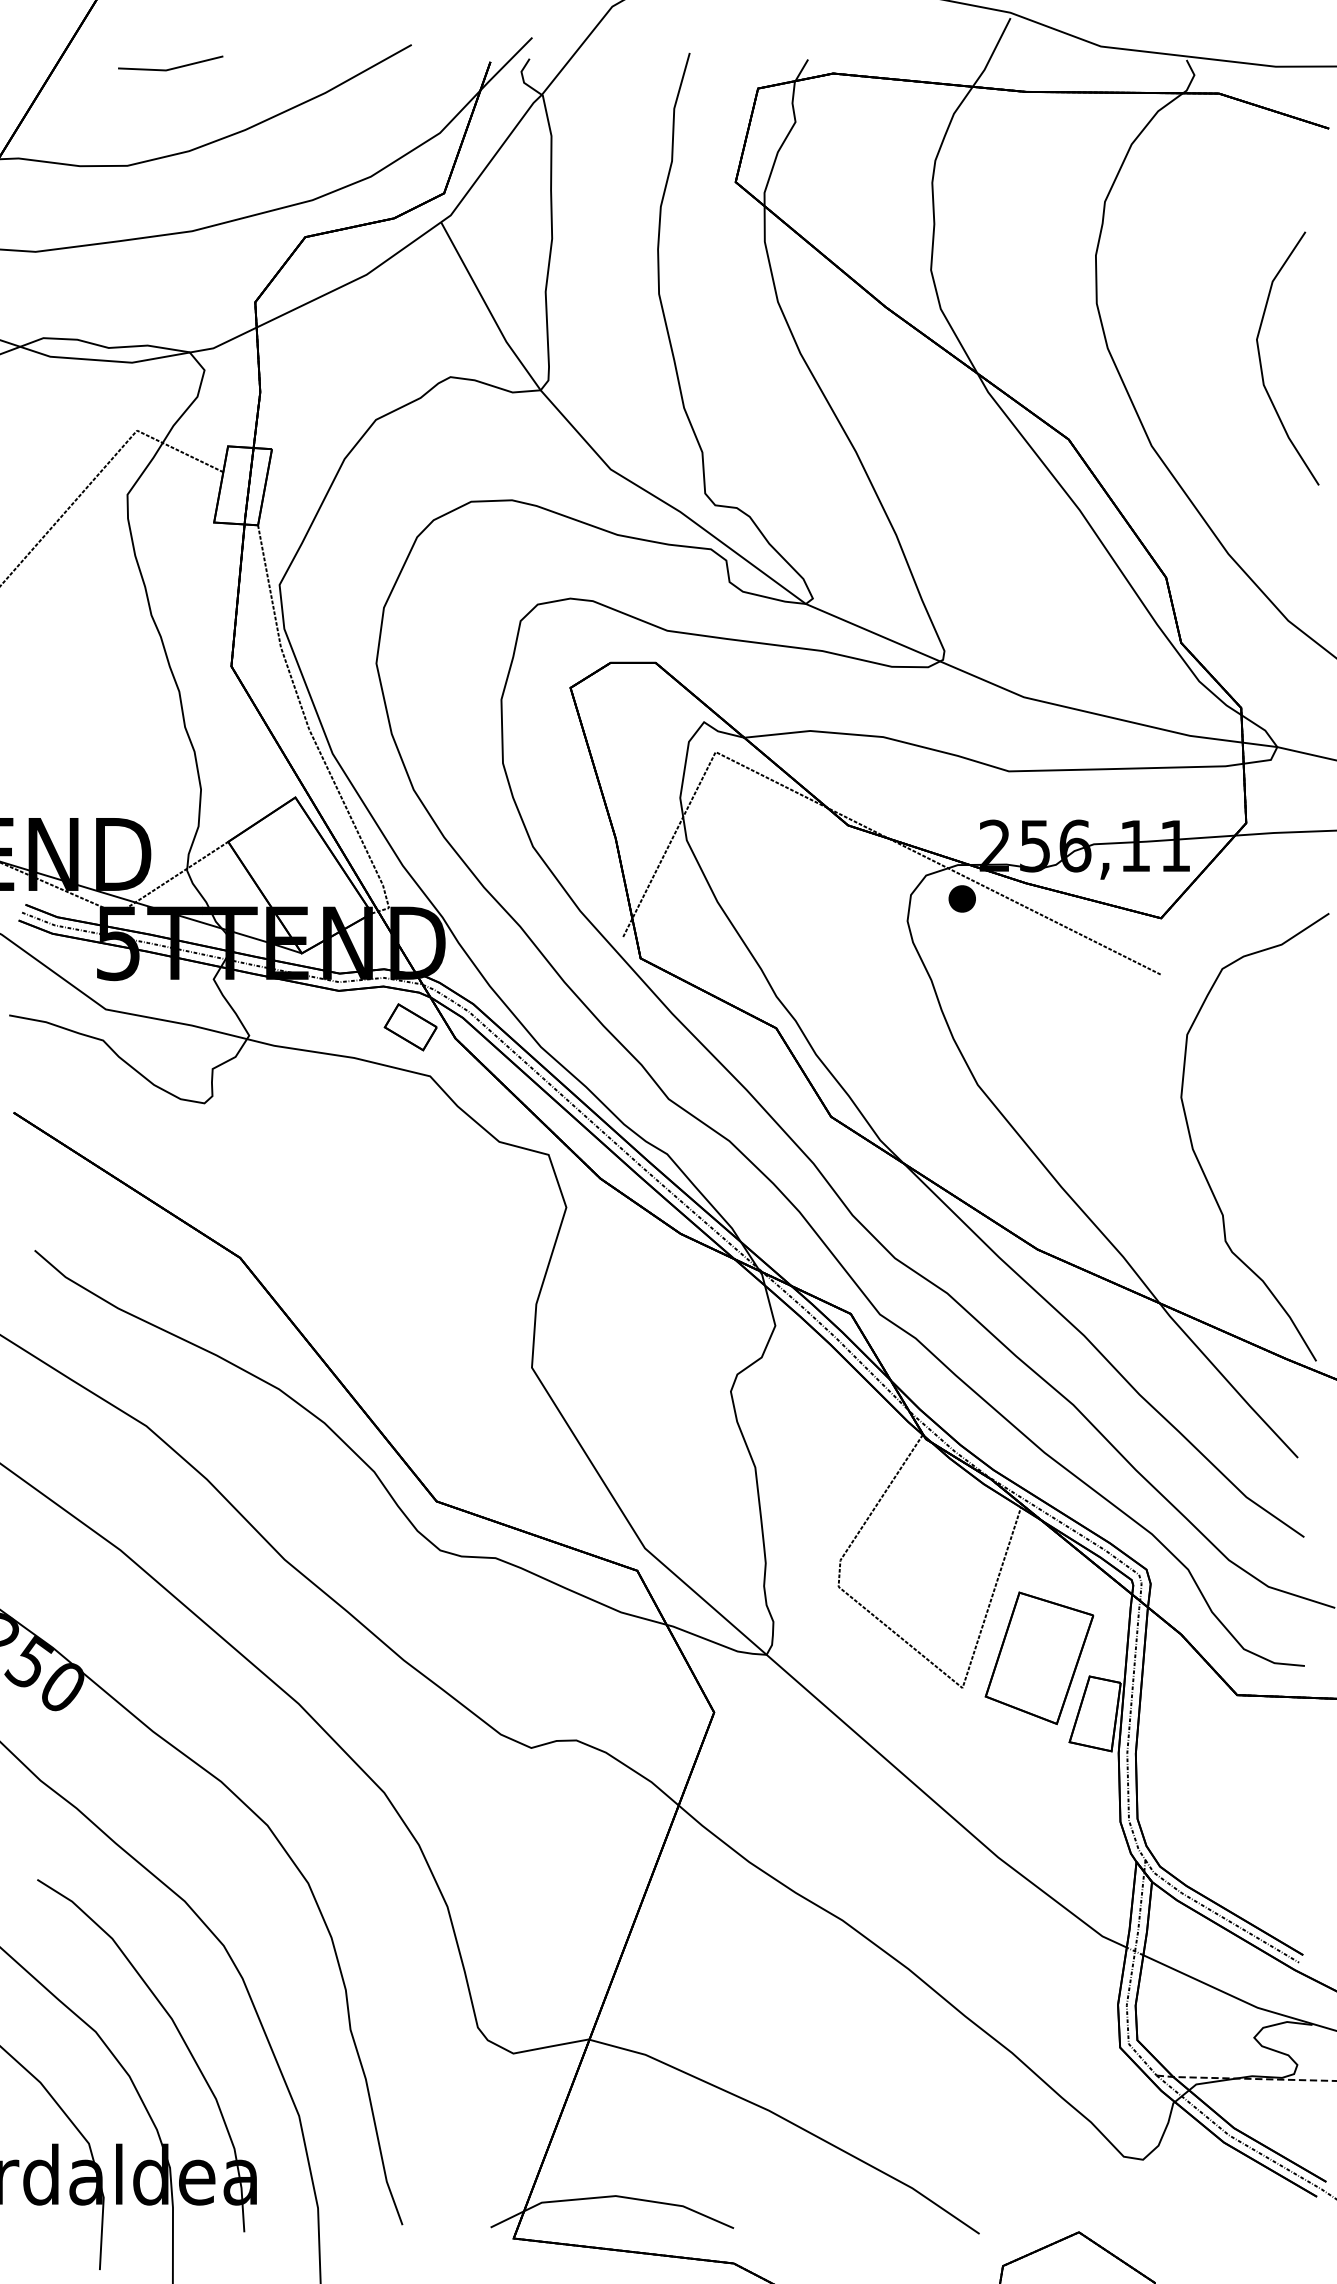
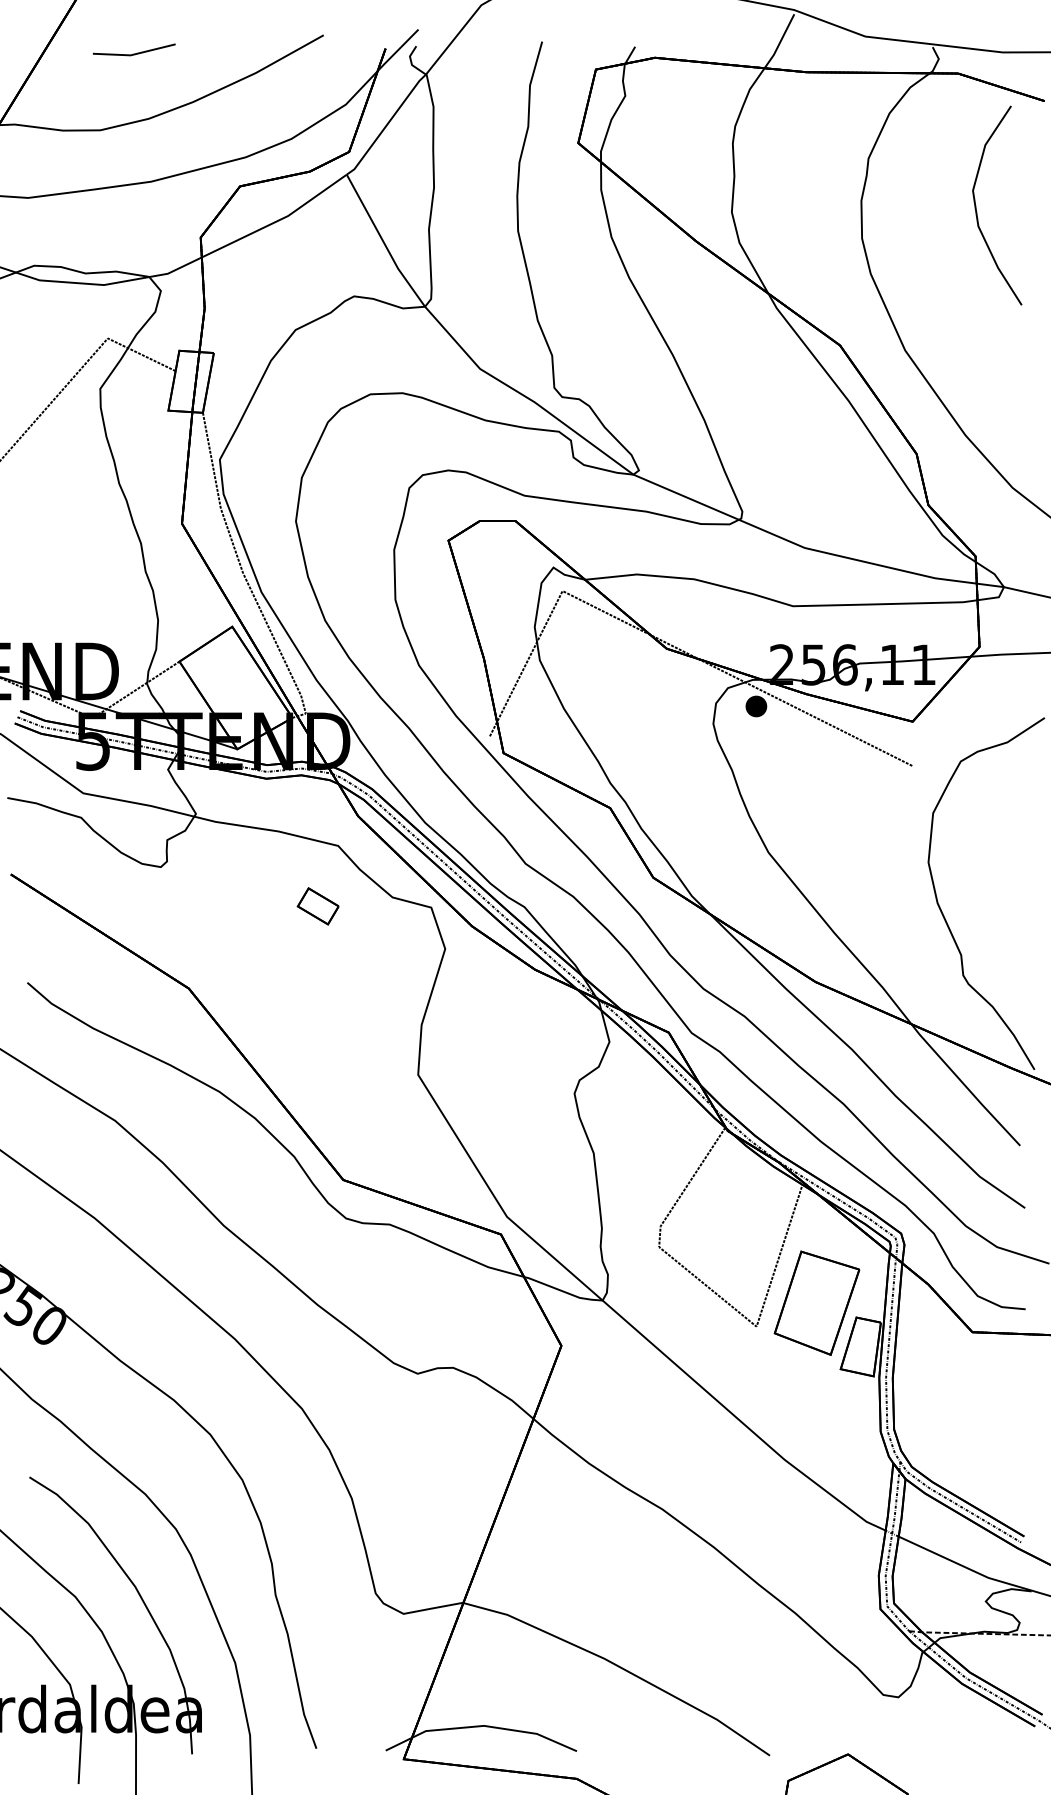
curve: (1261, 361) -> (976, 207), moved
part: (410, 1027) -> (318, 906), moved

